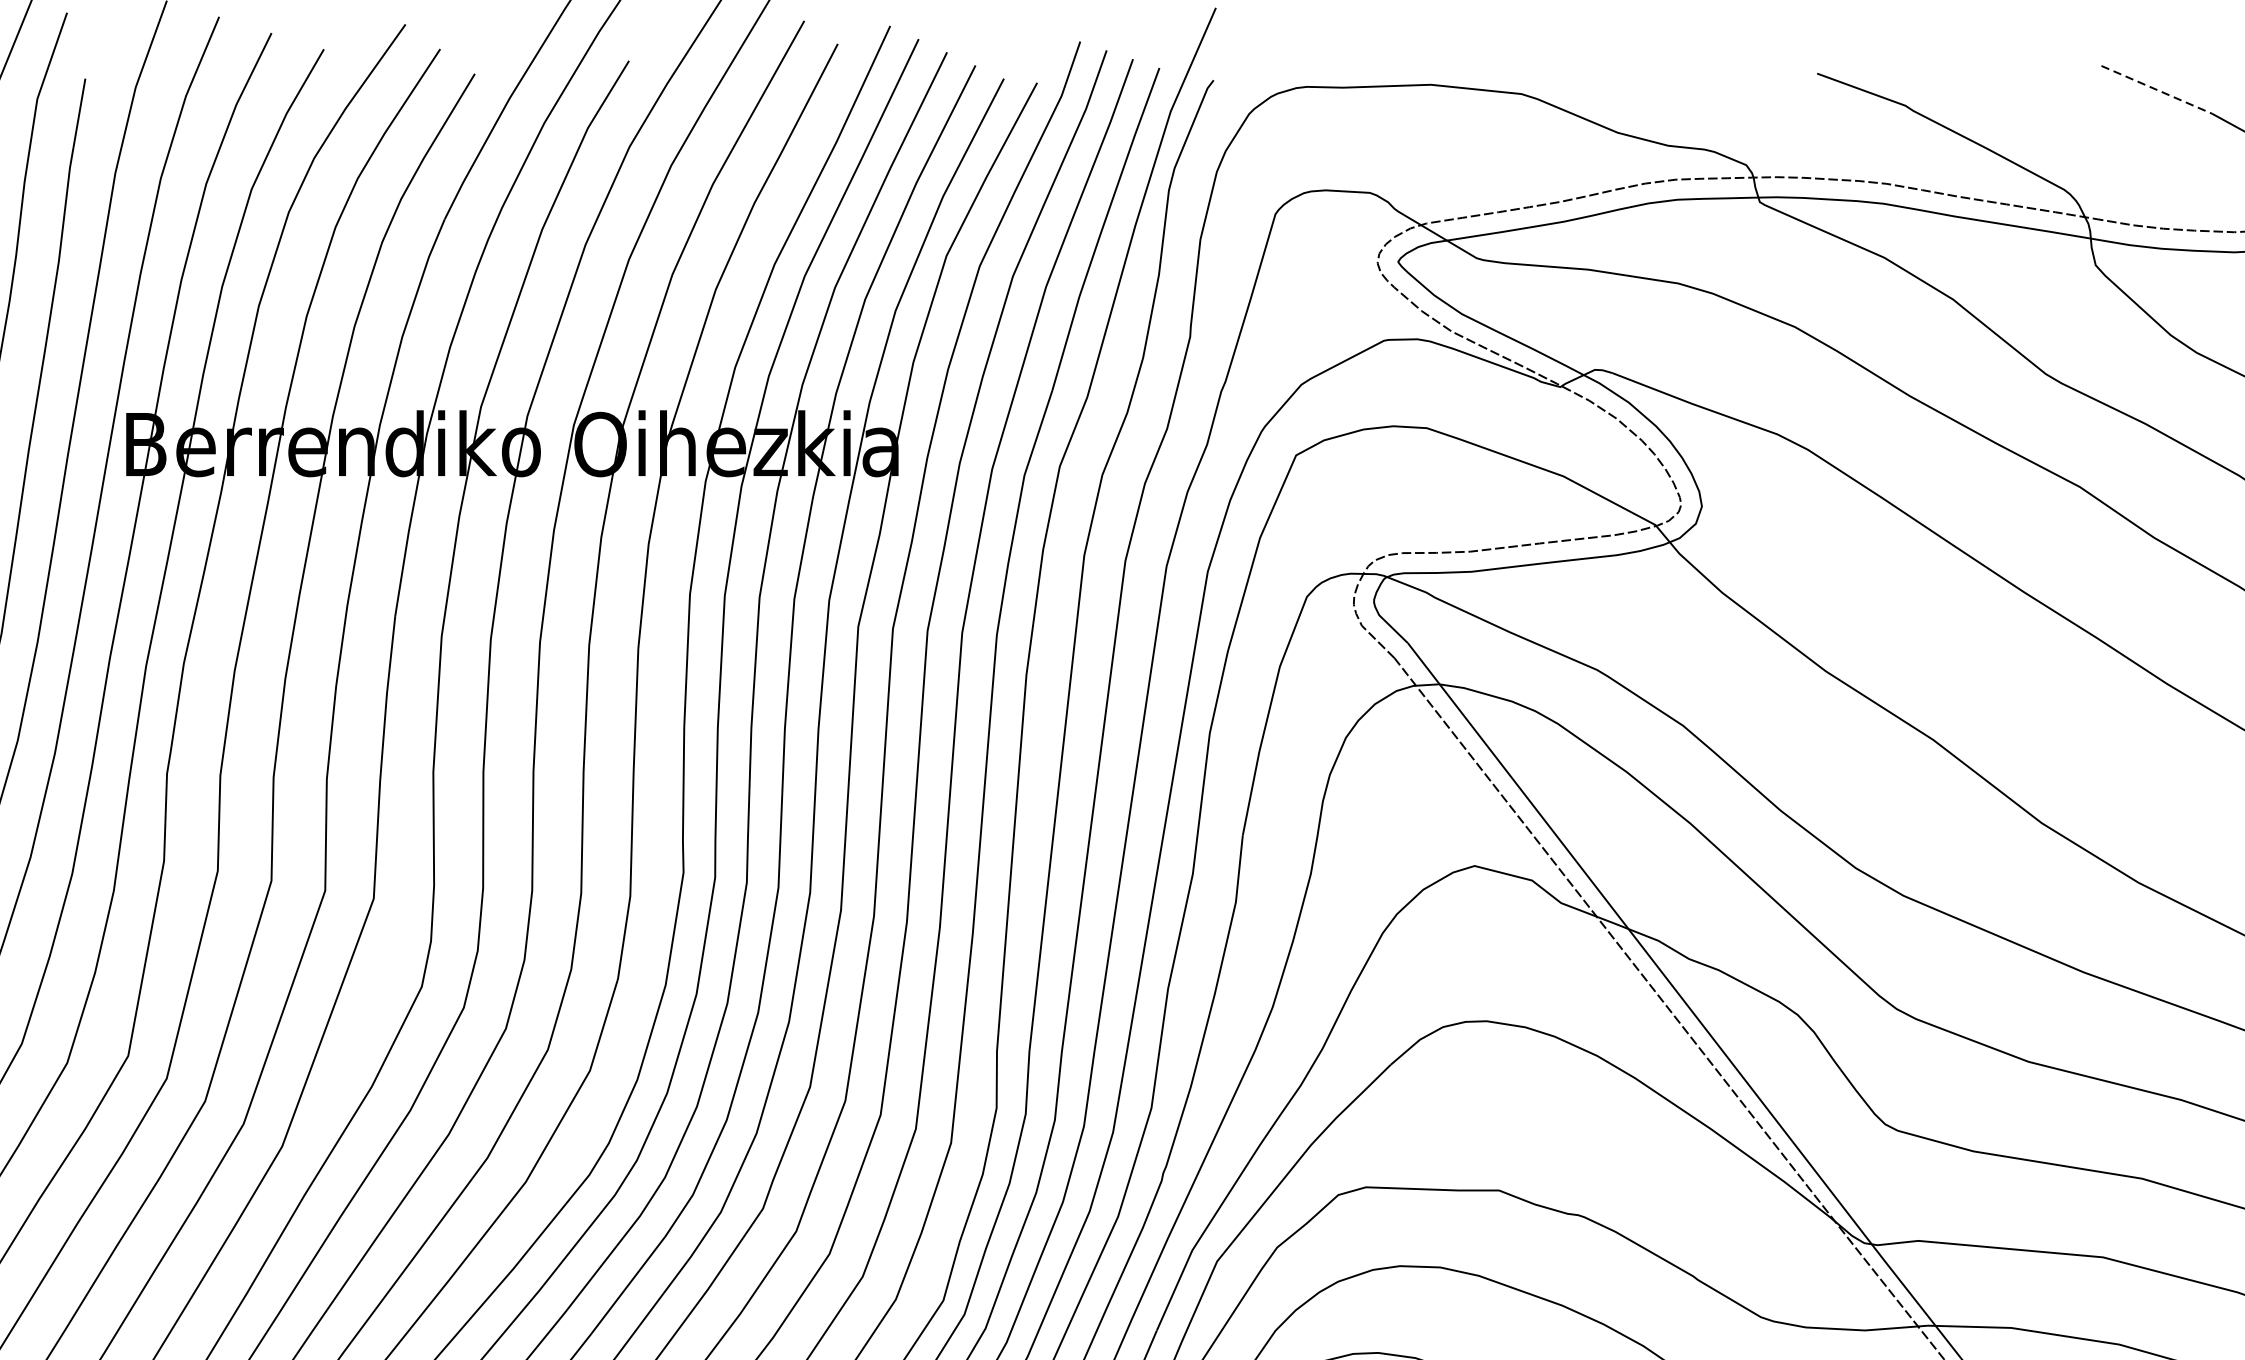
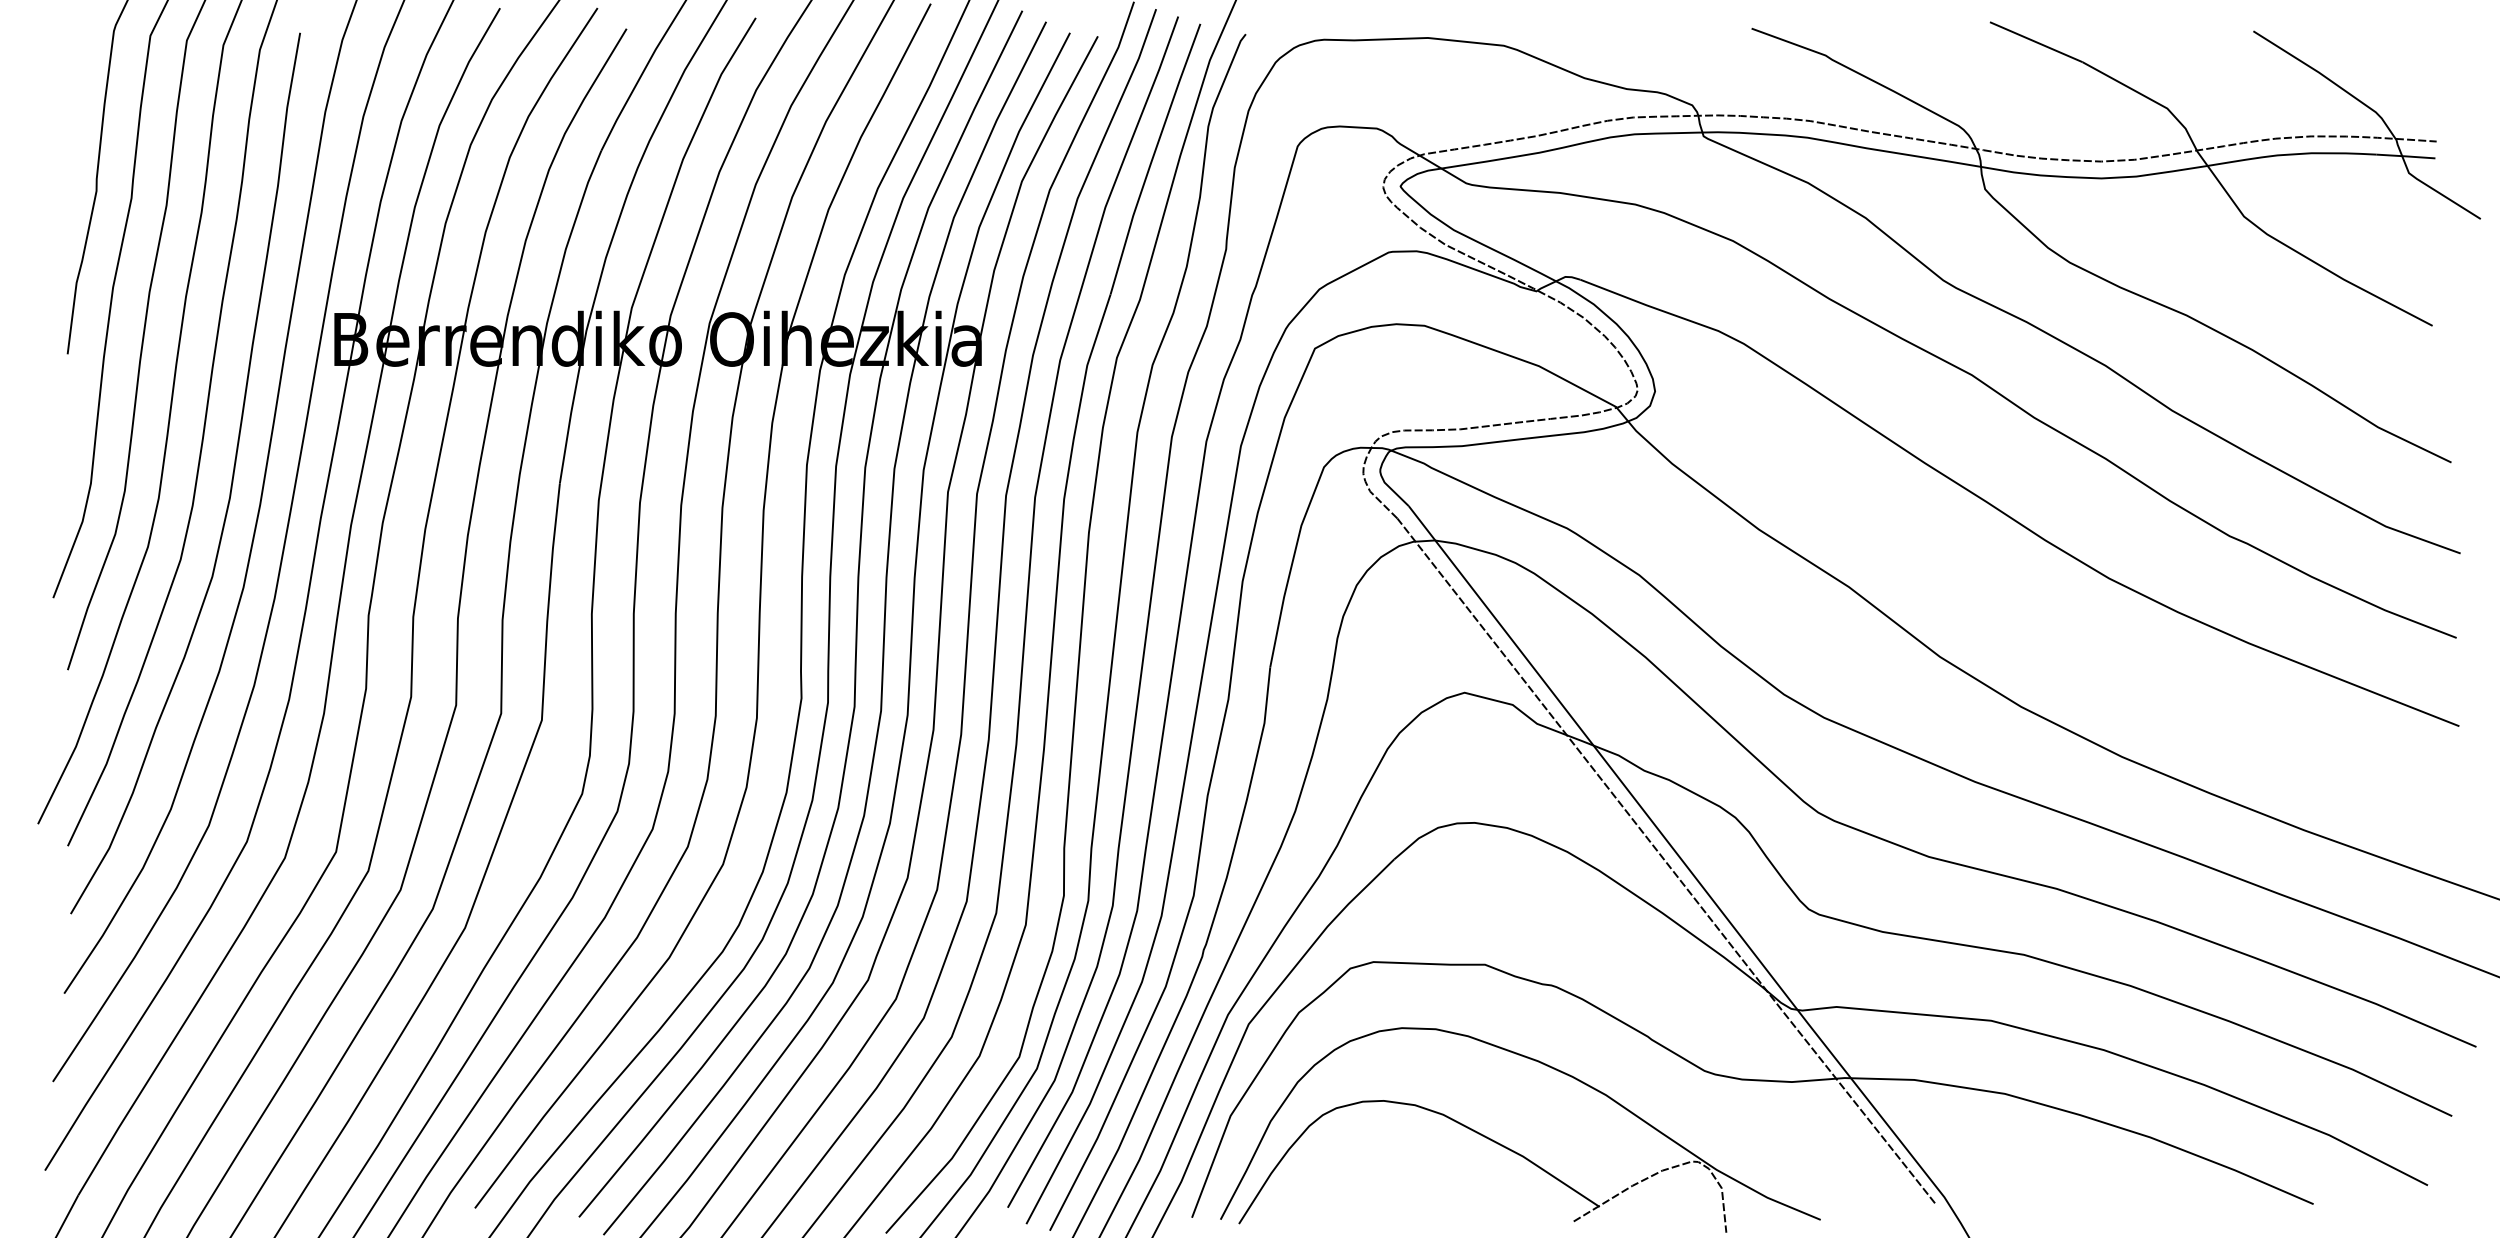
line: (2156, 90) -> (2036, 42), dashed -> solid

